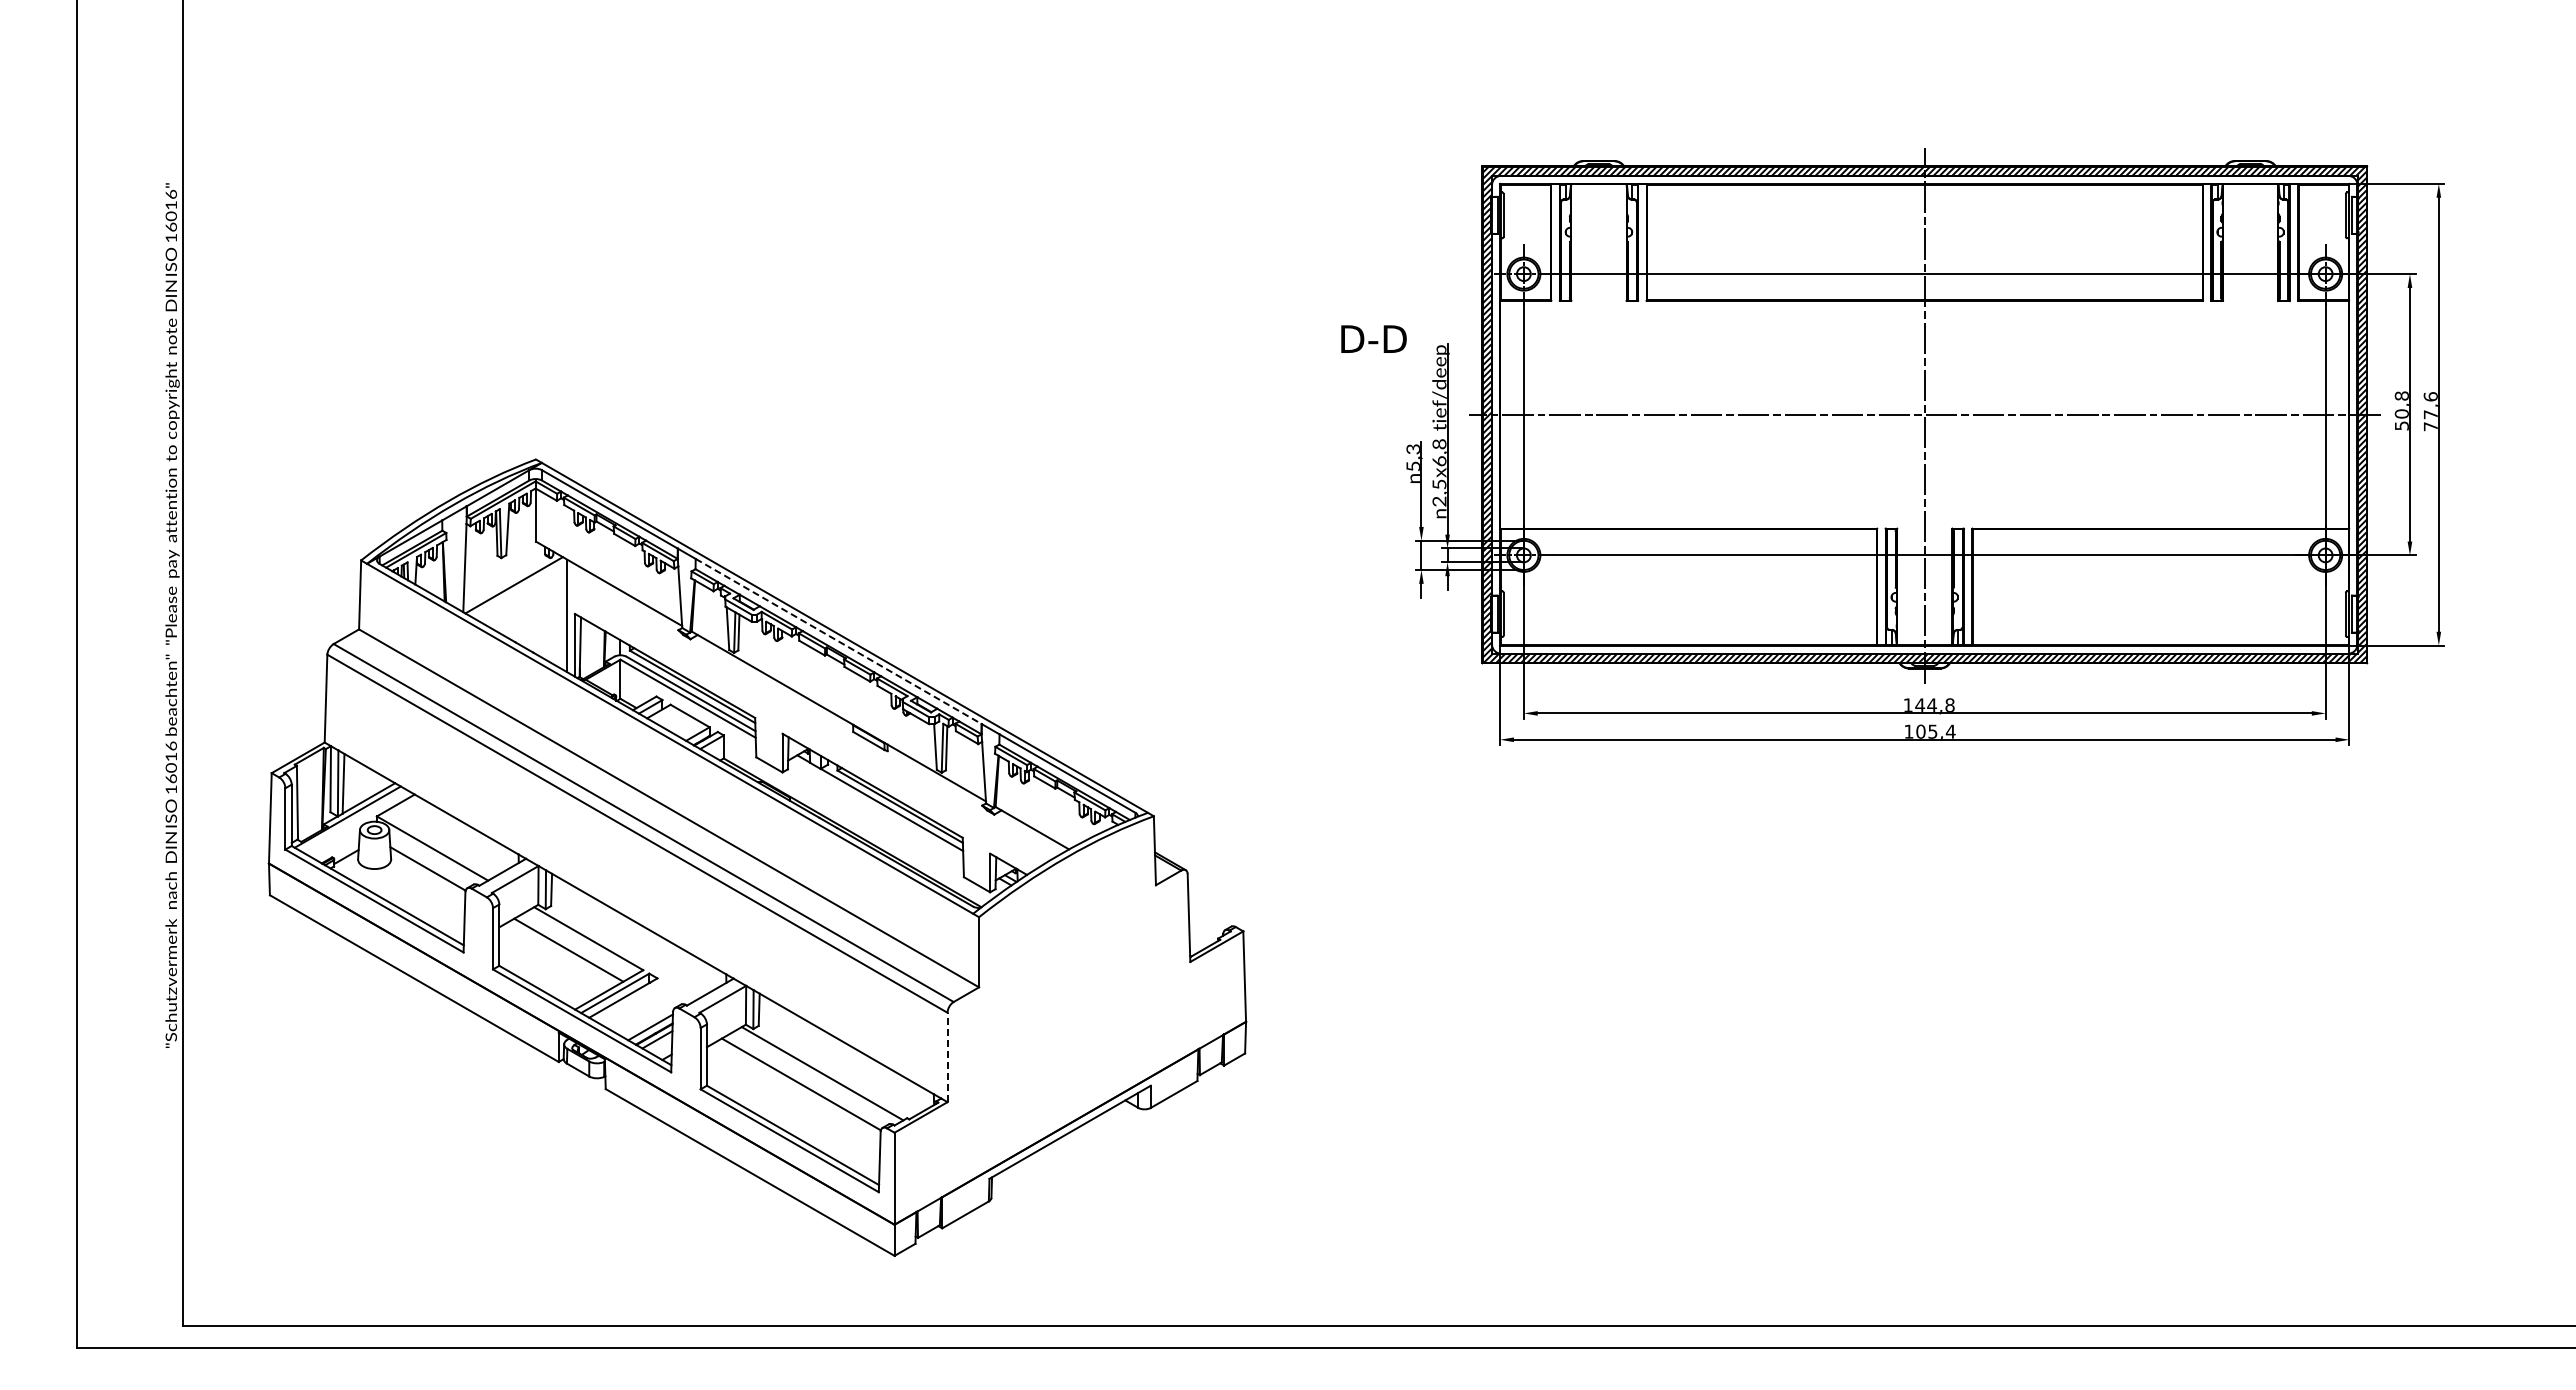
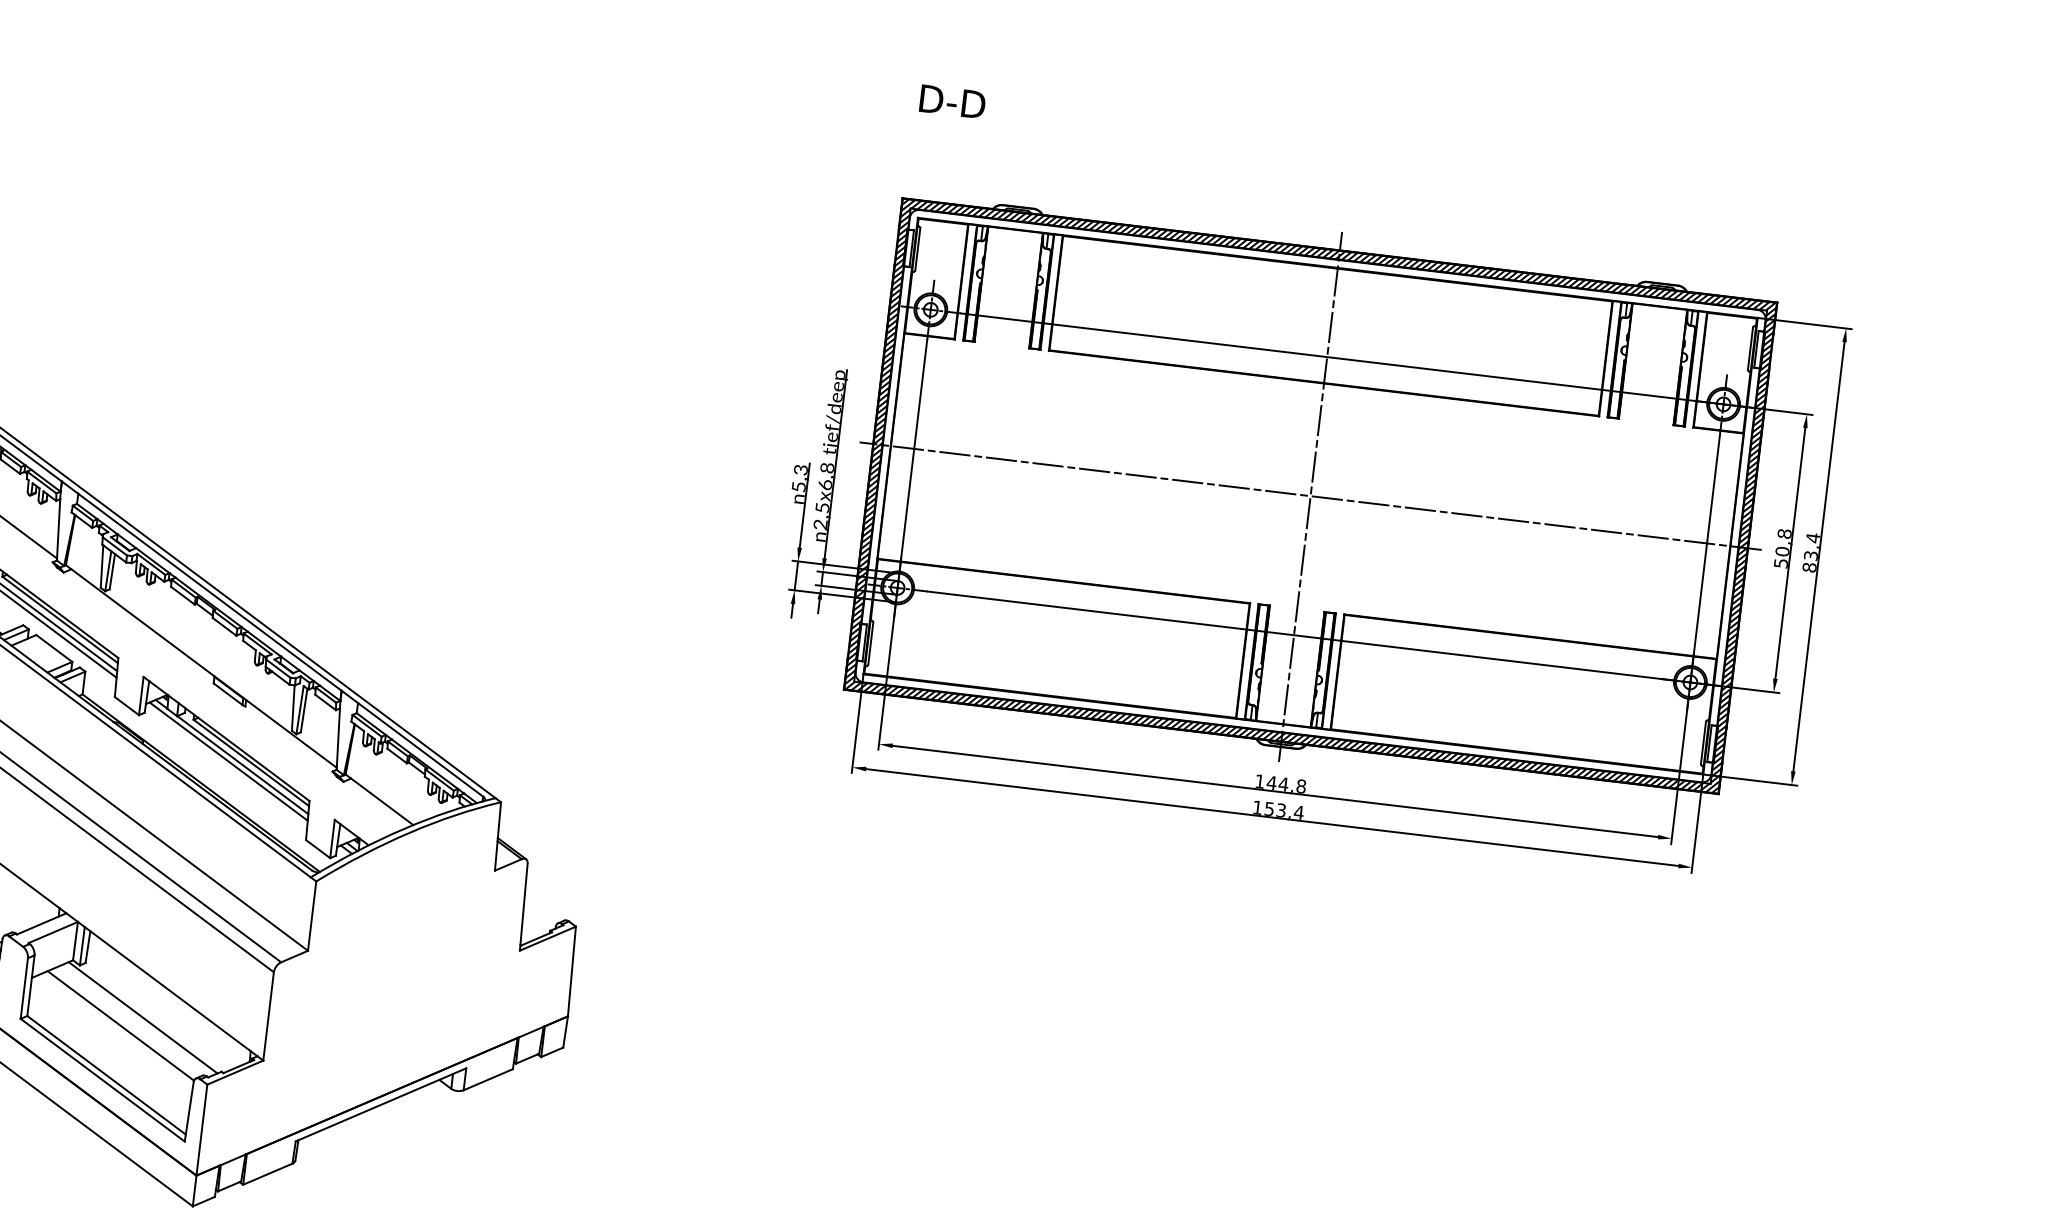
text: (1373, 338) -> (952, 101), moved
text: (2430, 411) -> (1811, 552), 77,6 -> 83,4
line: (839, 641) -> (210, 592), dashed -> solid
text: (1926, 731) -> (1275, 809), 105,4 -> 153,4
line: (877, 807) -> (228, 761), added
line: (947, 1057) -> (268, 1016), dashed -> solid

